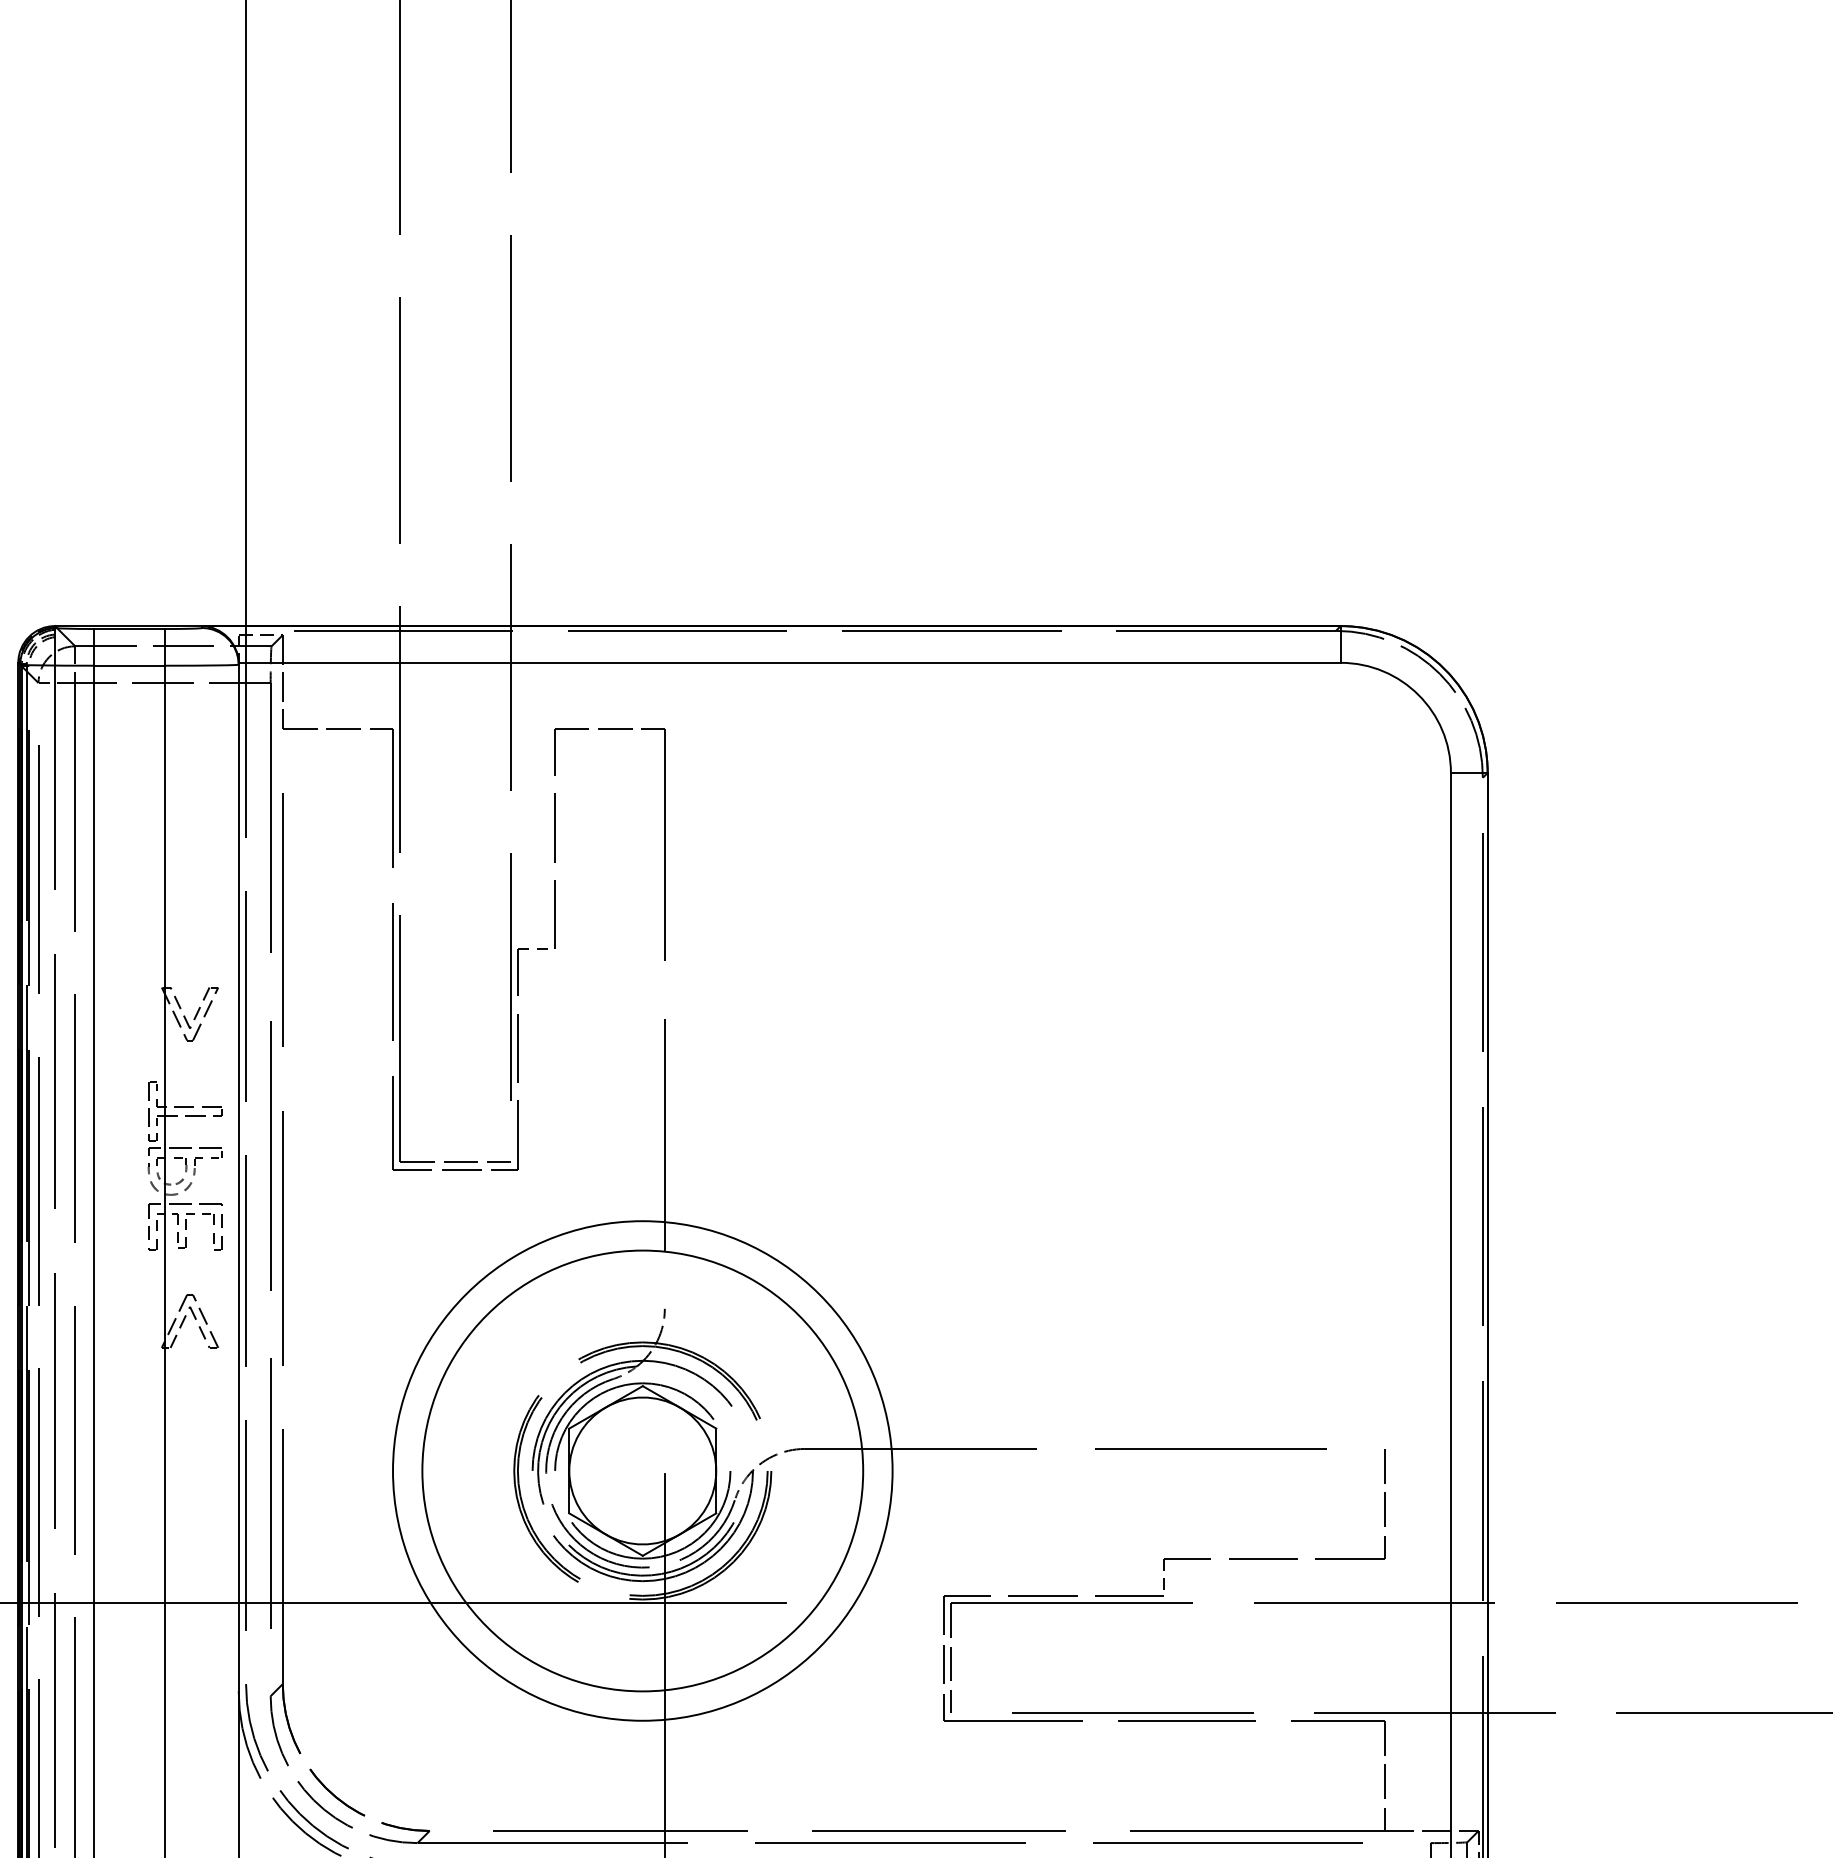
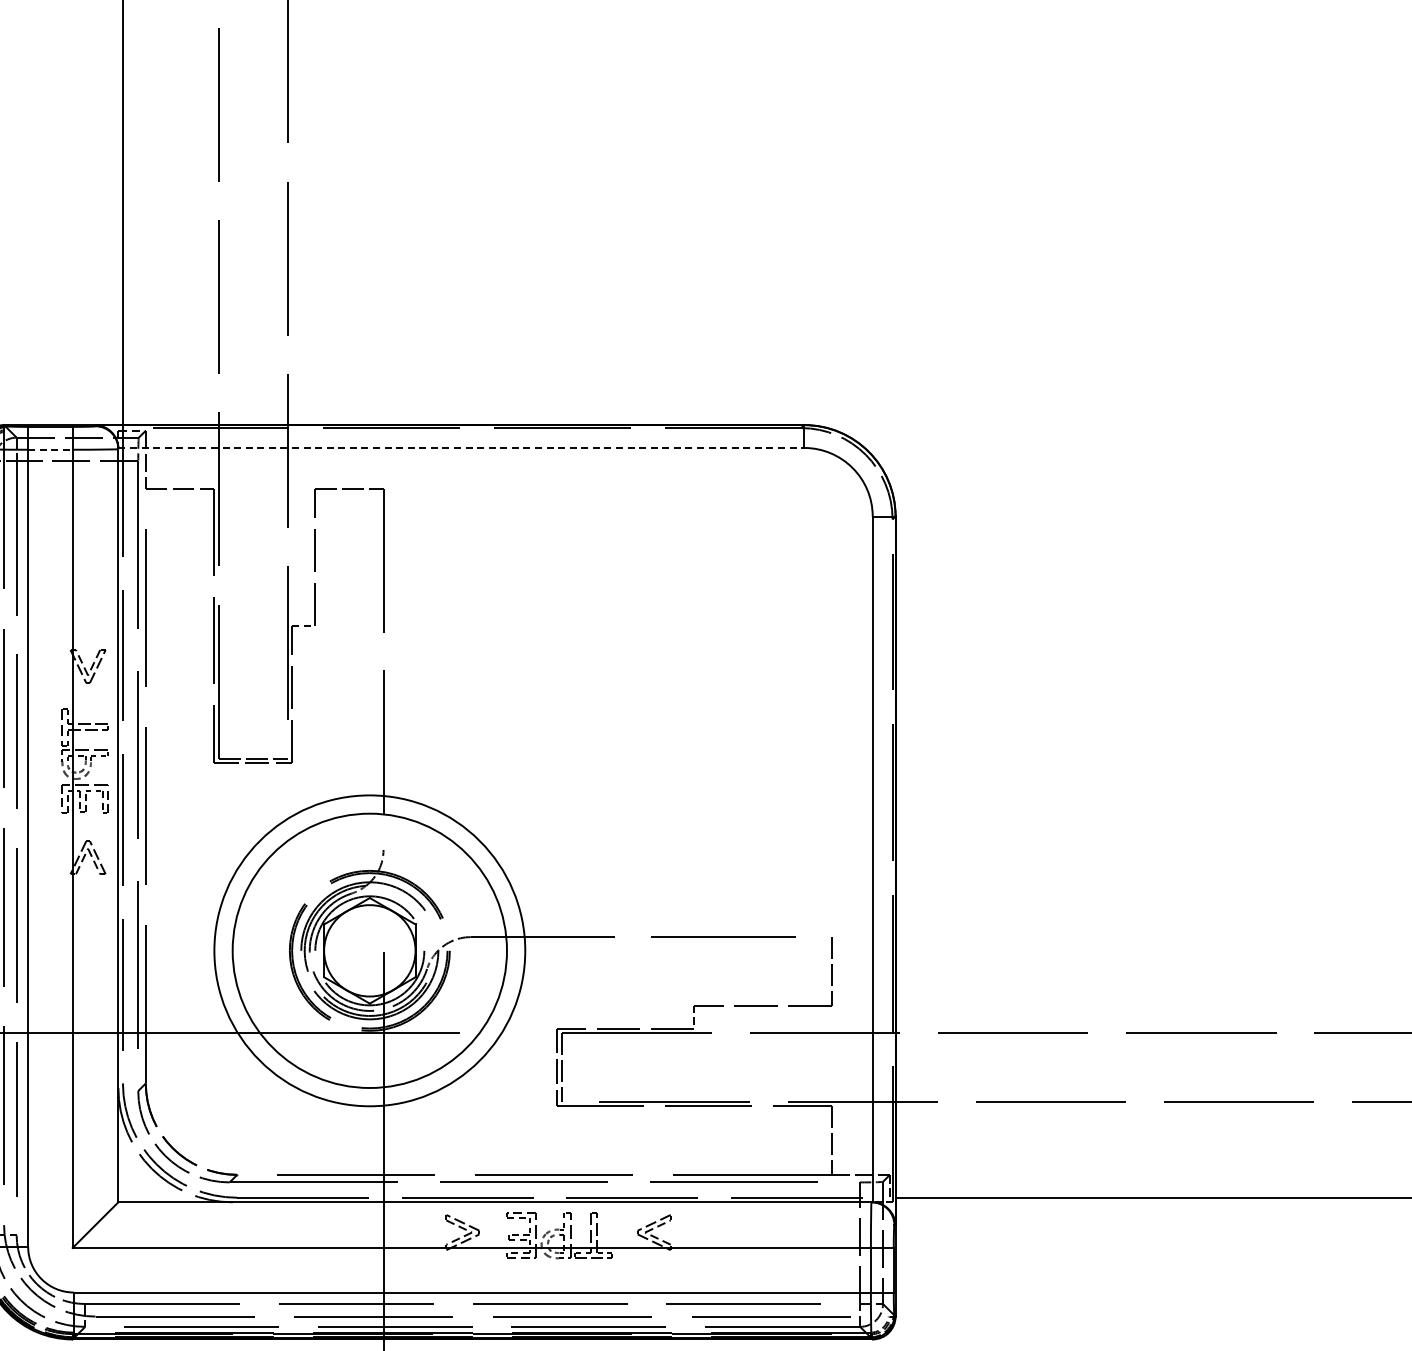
line: (790, 662) -> (461, 447), solid -> dashed
line: (129, 665) -> (50, 449), solid -> dashed

